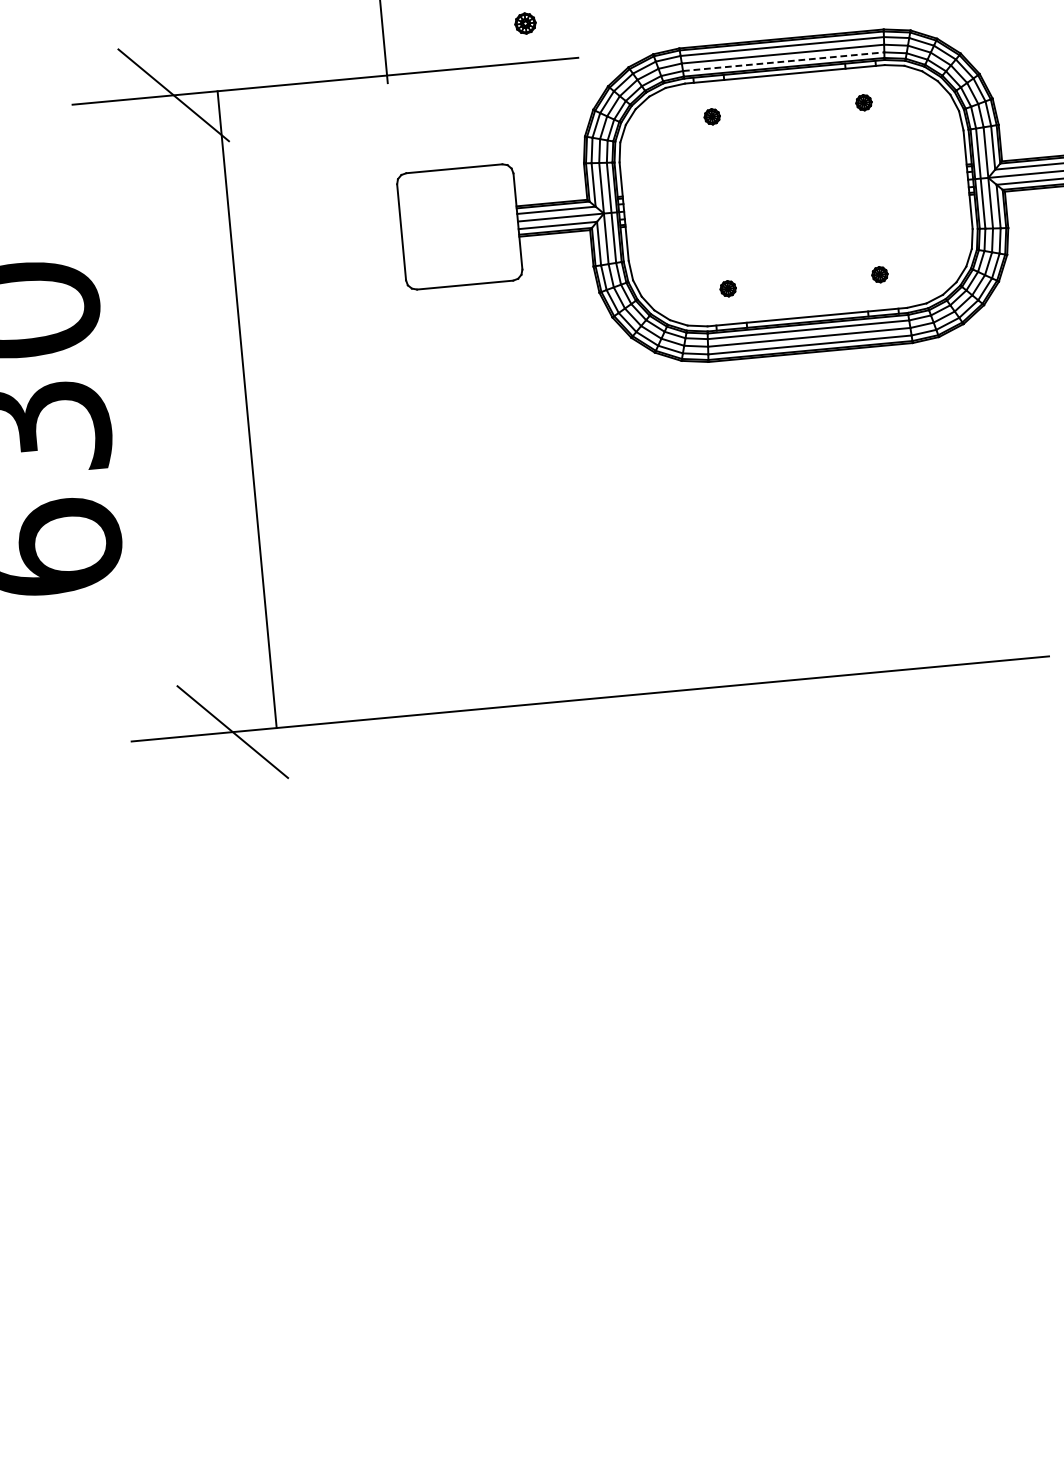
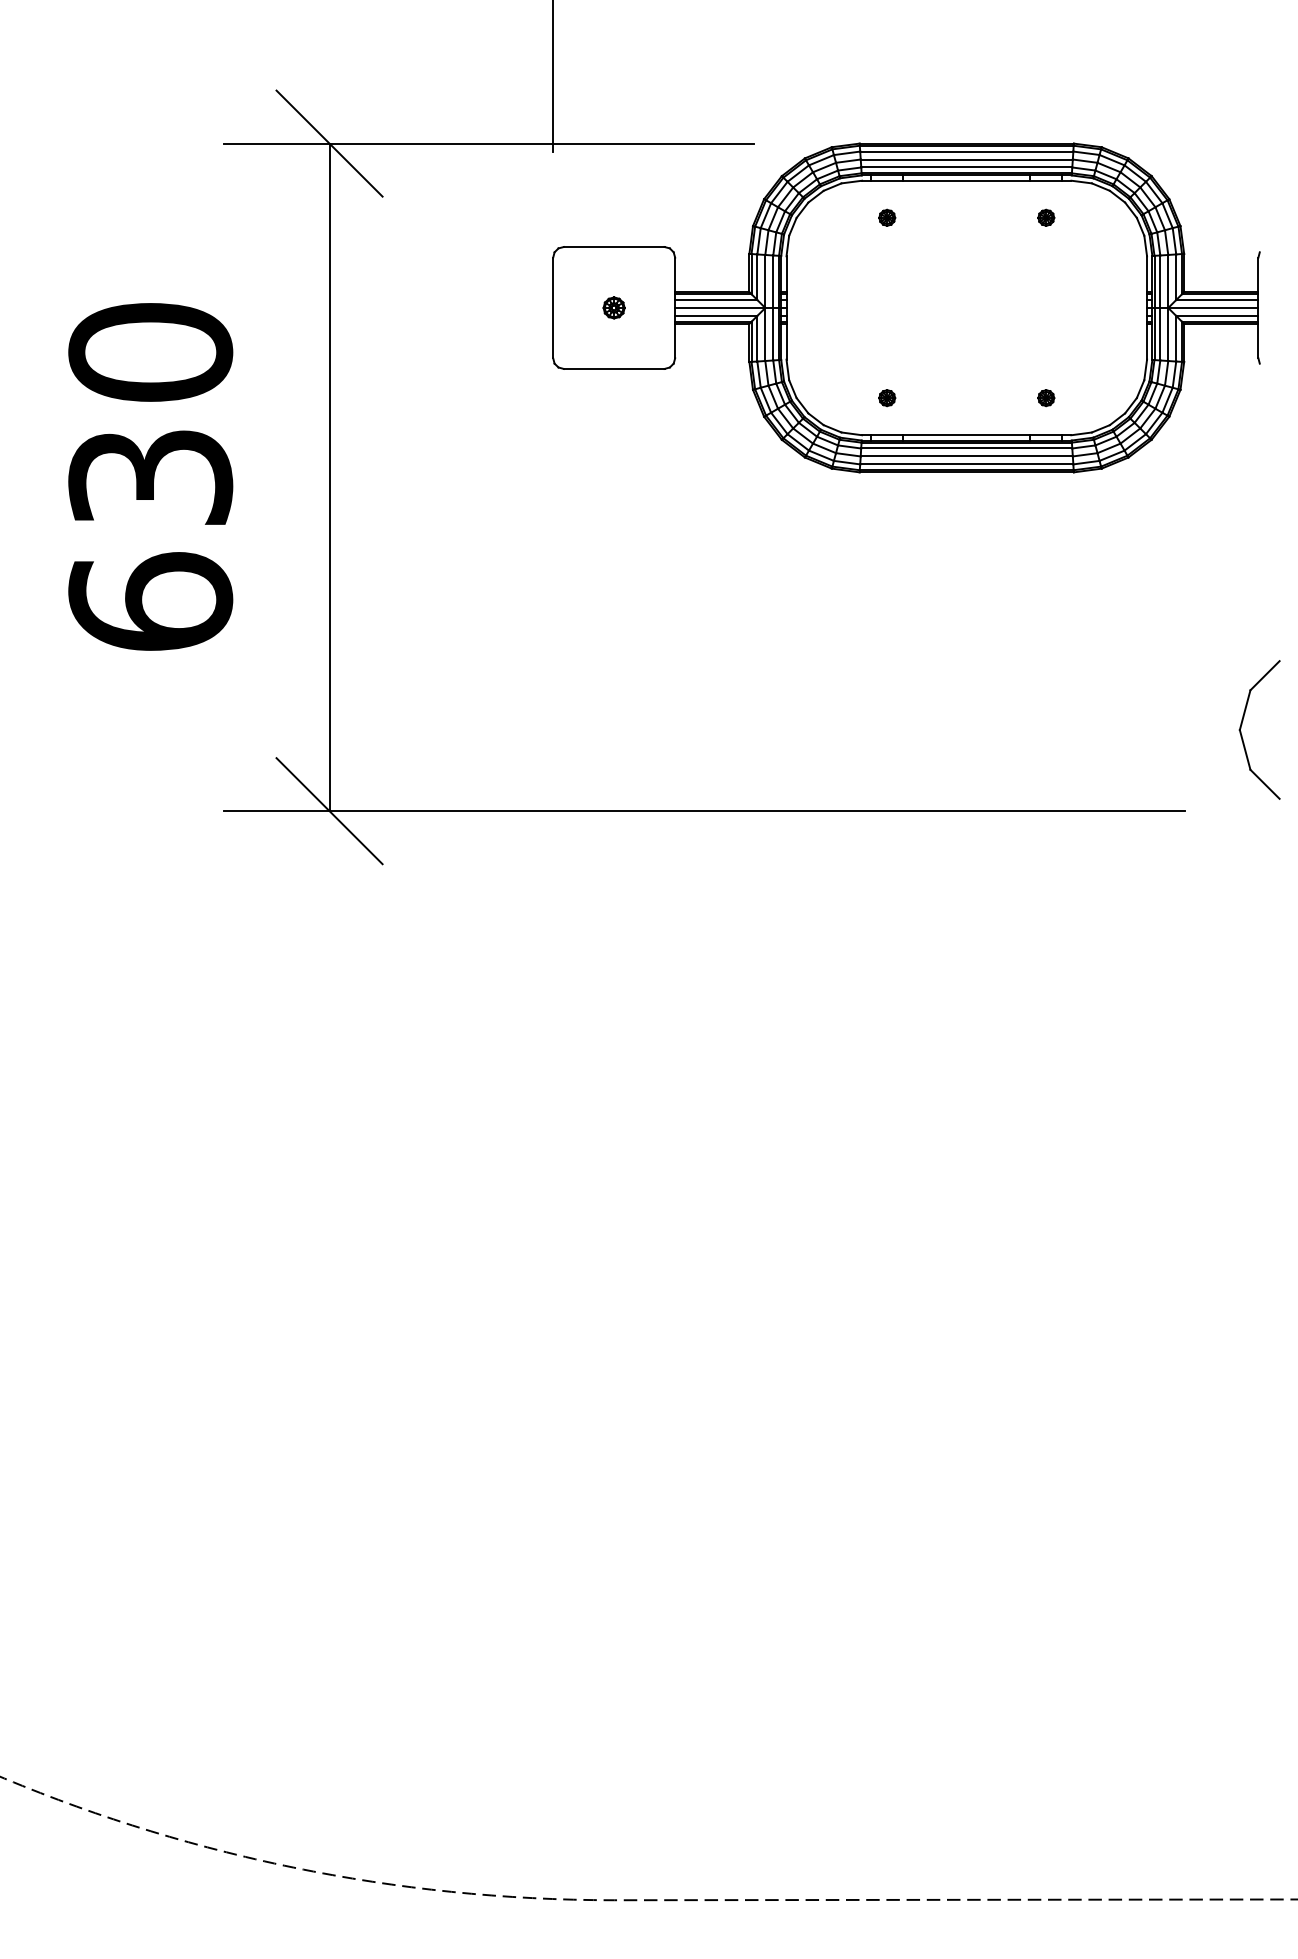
part: (524, 23) -> (613, 307), moved
line: (783, 61) -> (966, 167), dashed -> solid
line: (247, 409) -> (329, 477), moved

